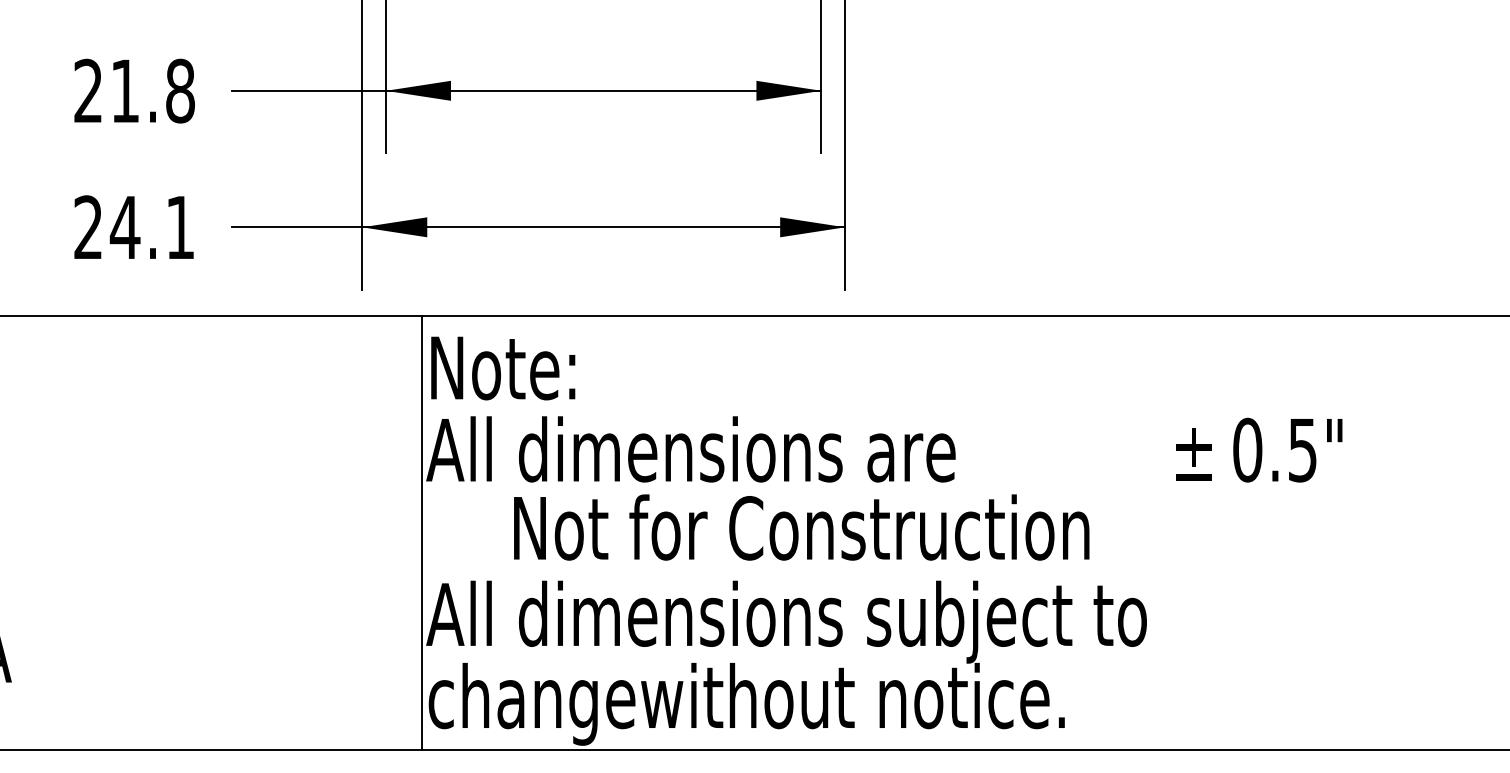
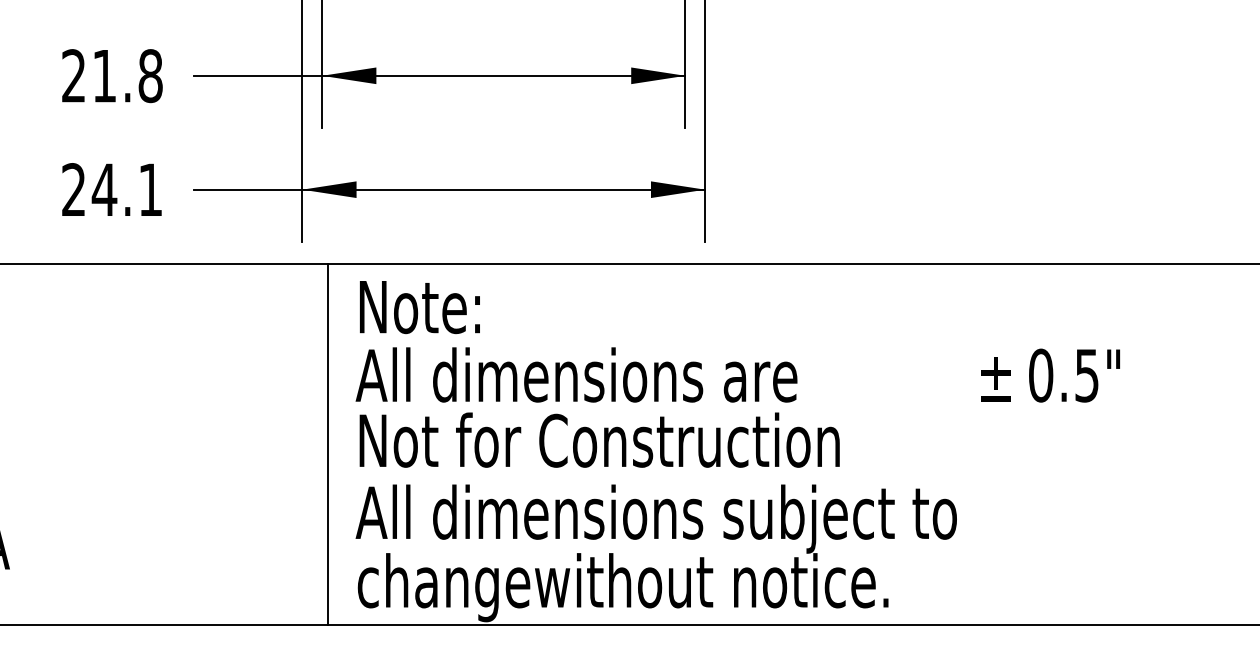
text: (801, 527) -> (599, 440), moved
line: (422, 532) -> (328, 444), moved

